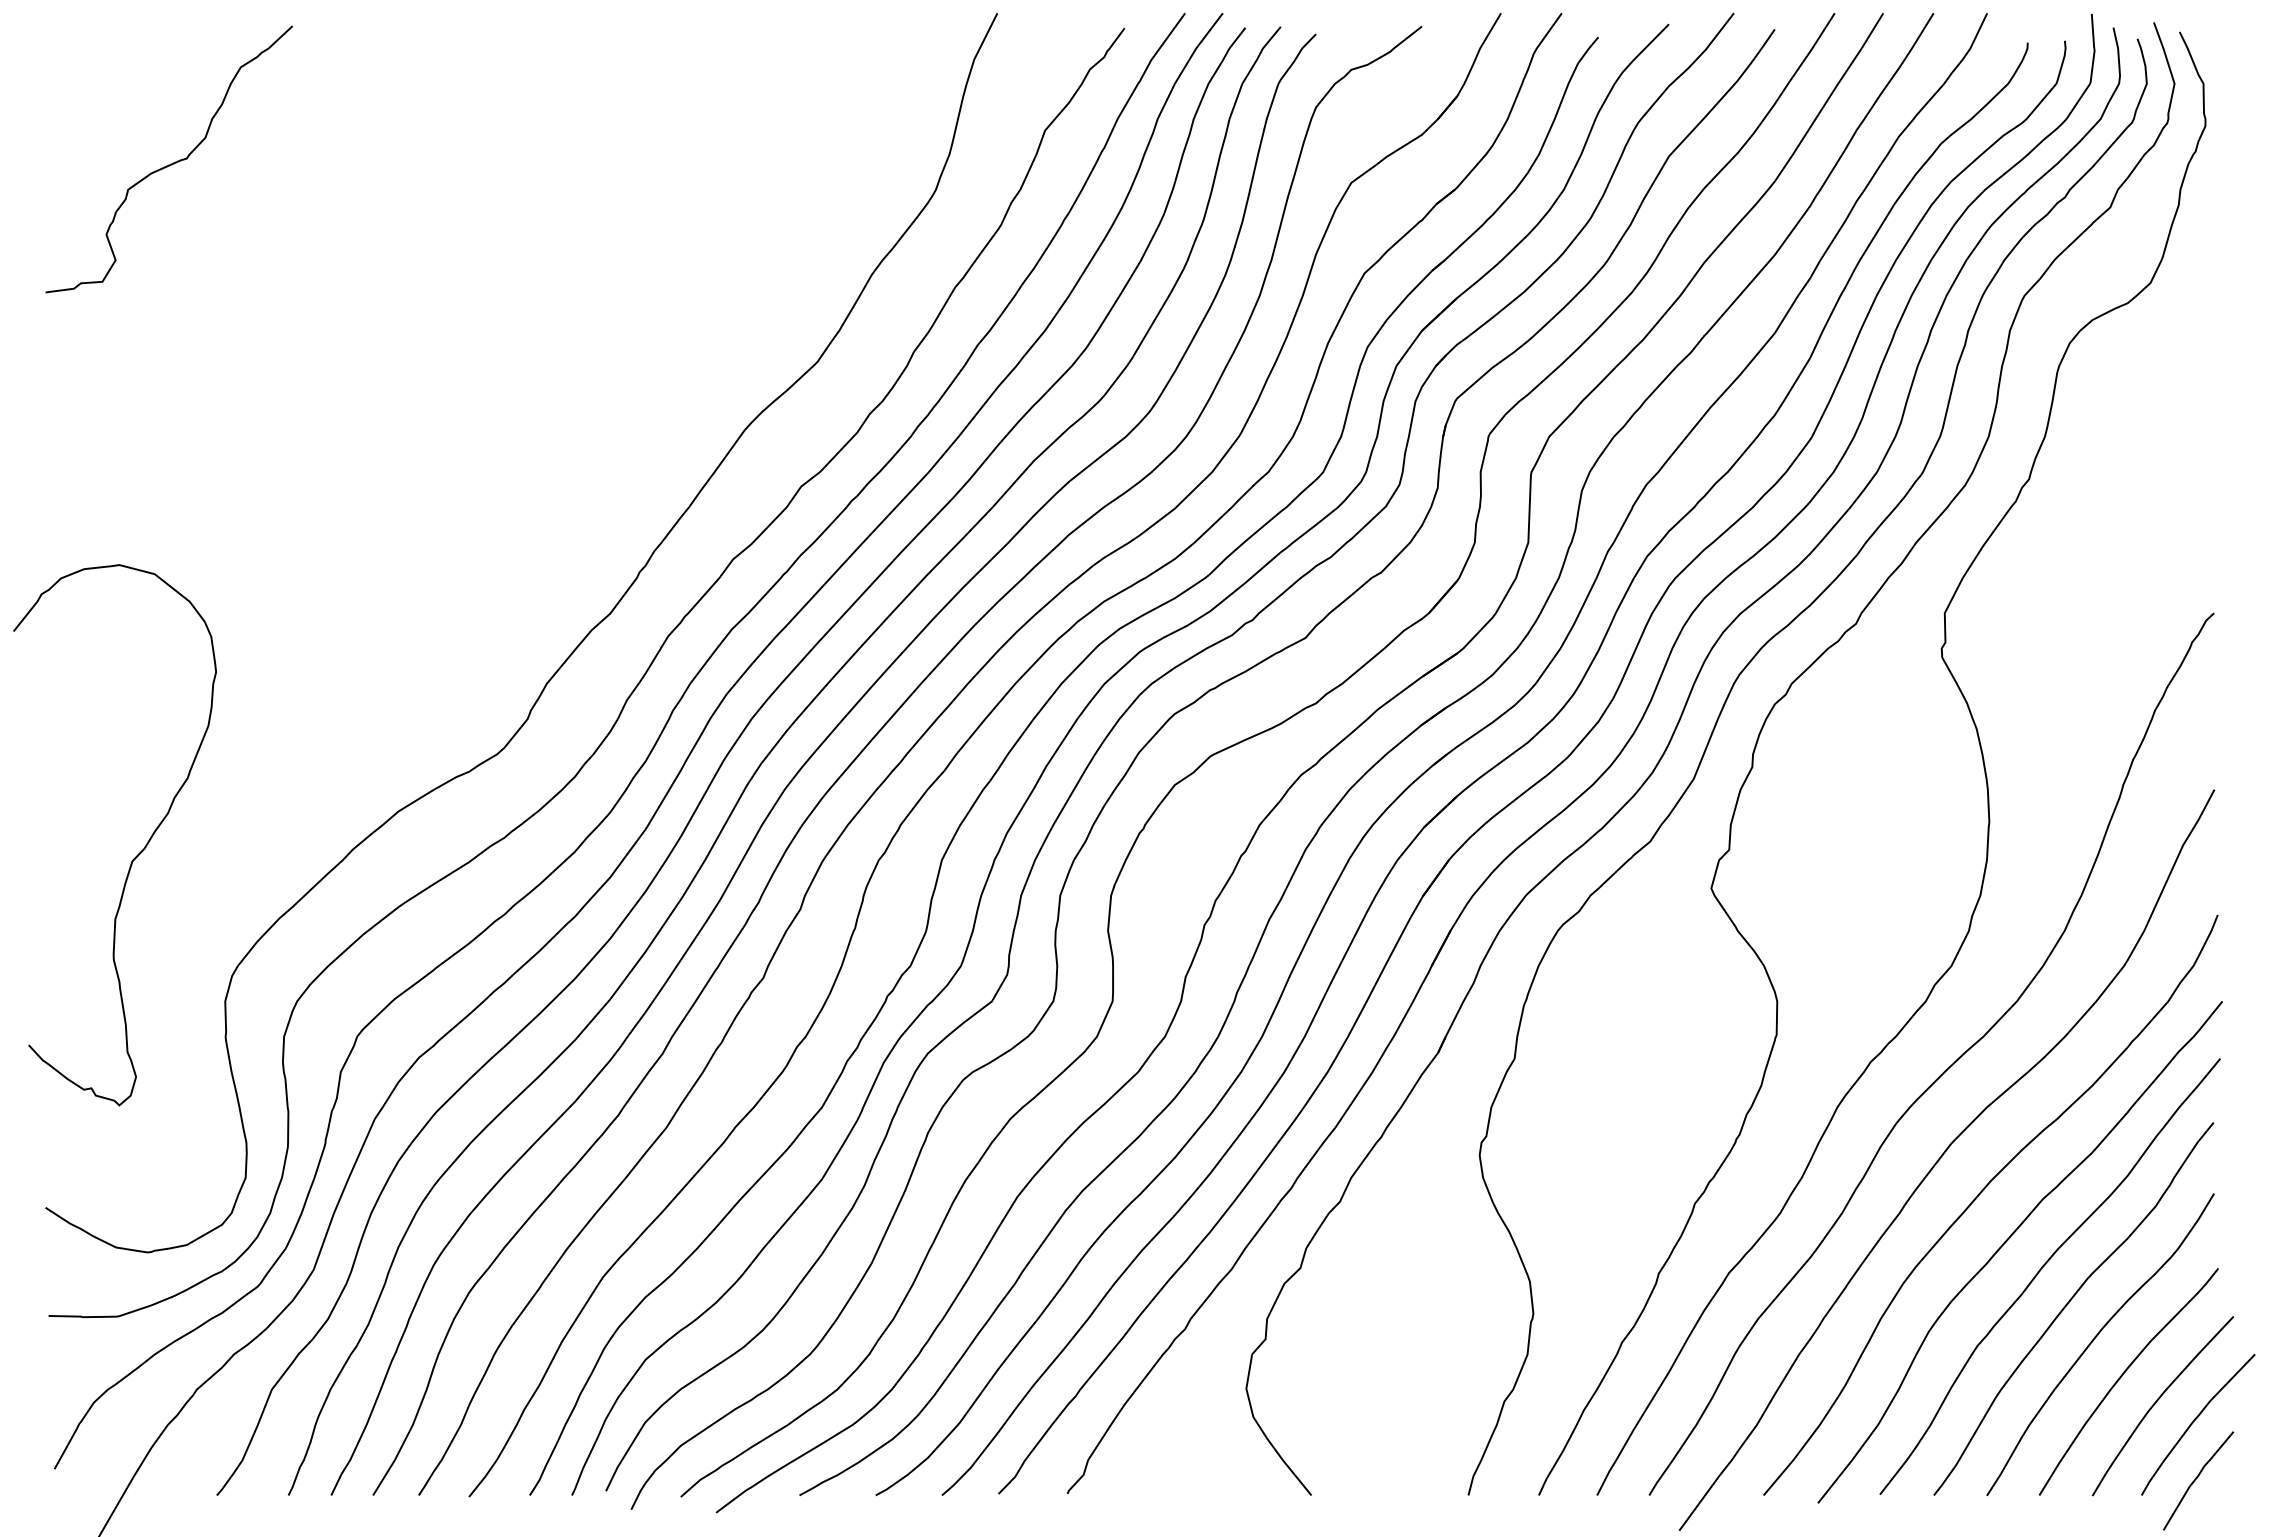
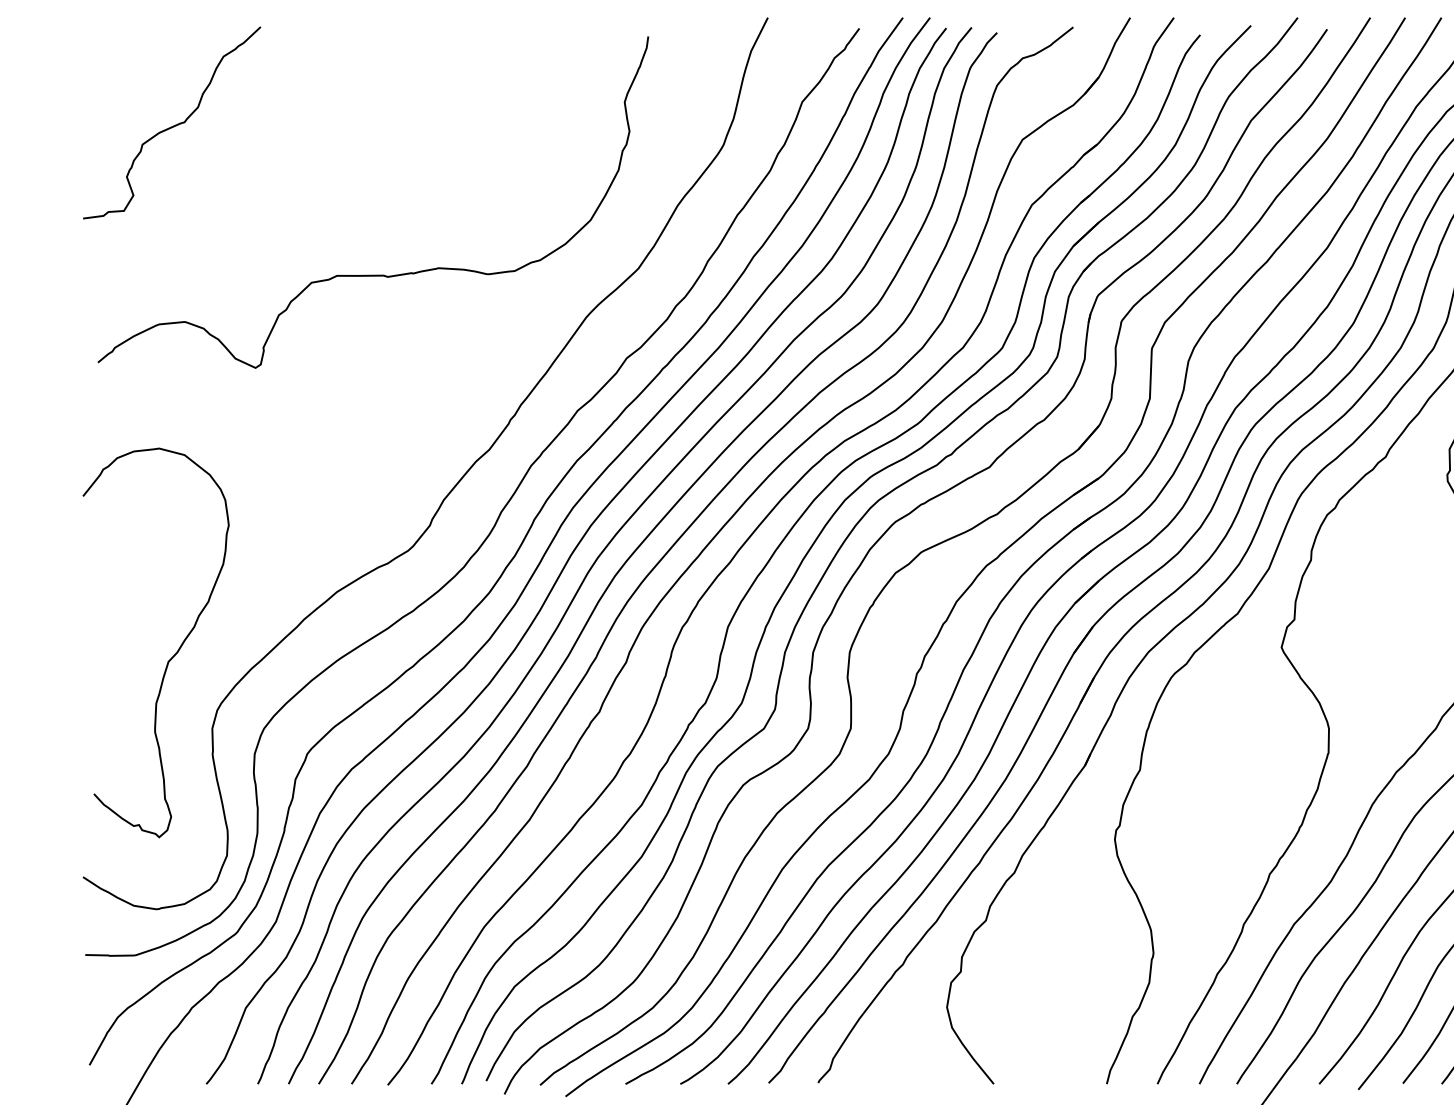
curve: (453, 370) -> (376, 274), added
curve: (135, 856) -> (170, 658), moved

